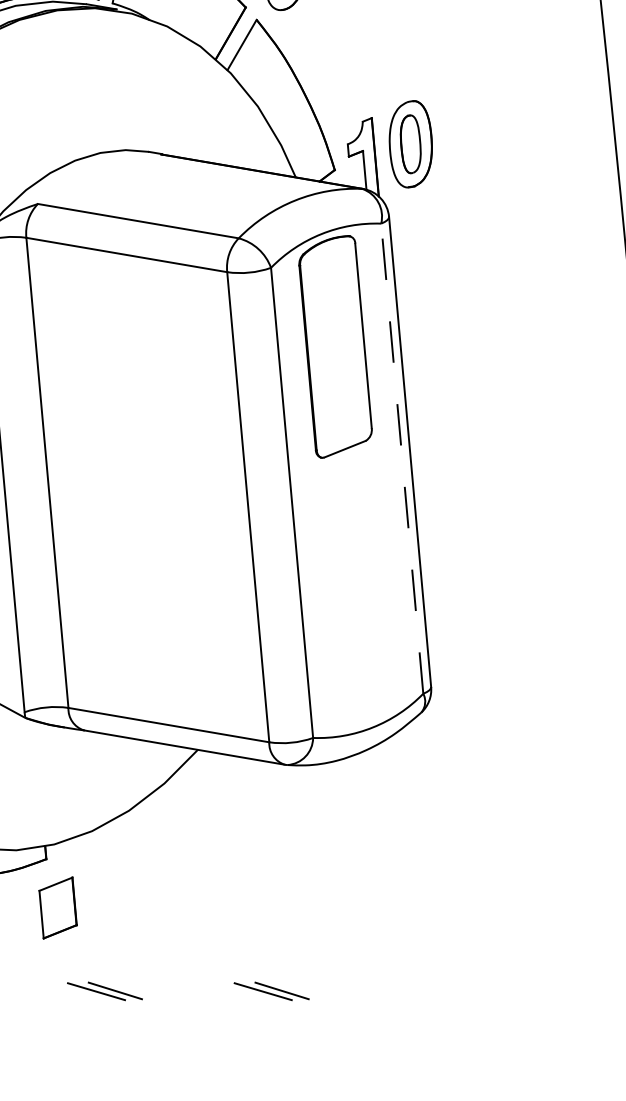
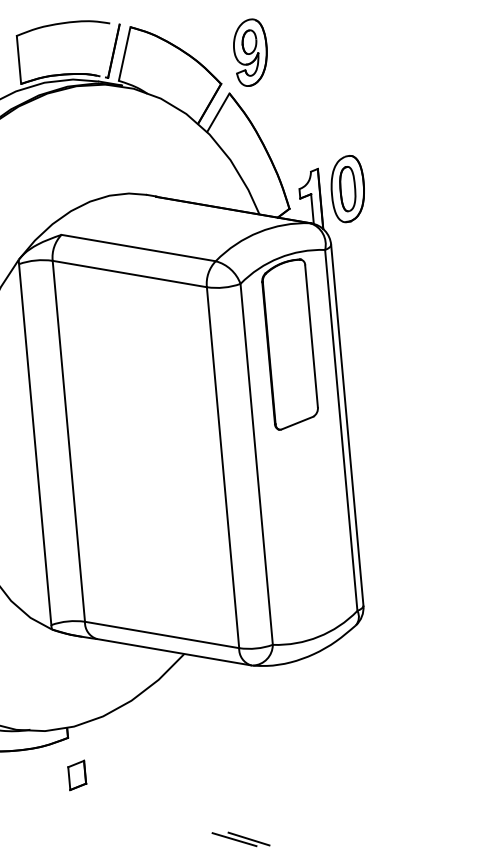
line: (402, 457) -> (341, 429), dashed -> solid
part: (58, 908) -> (77, 775), size x0.62
part: (104, 991) -> (112, 839), removed

